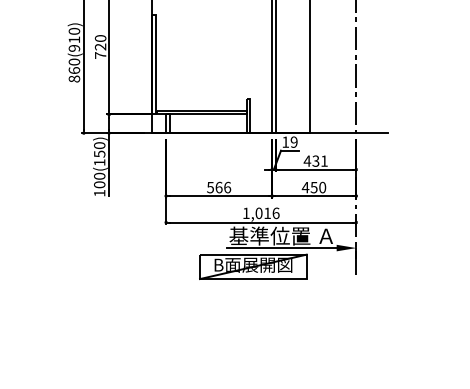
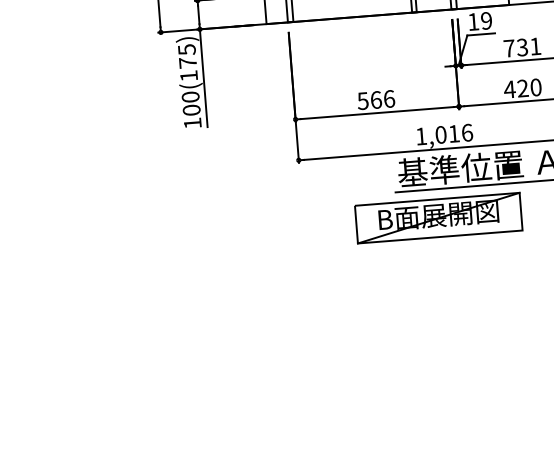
text: (99, 149) -> (187, 55), 100(150) -> 100(175)
text: (307, 160) -> (509, 47), 431 -> 731
text: (313, 187) -> (521, 88), 450 -> 420

